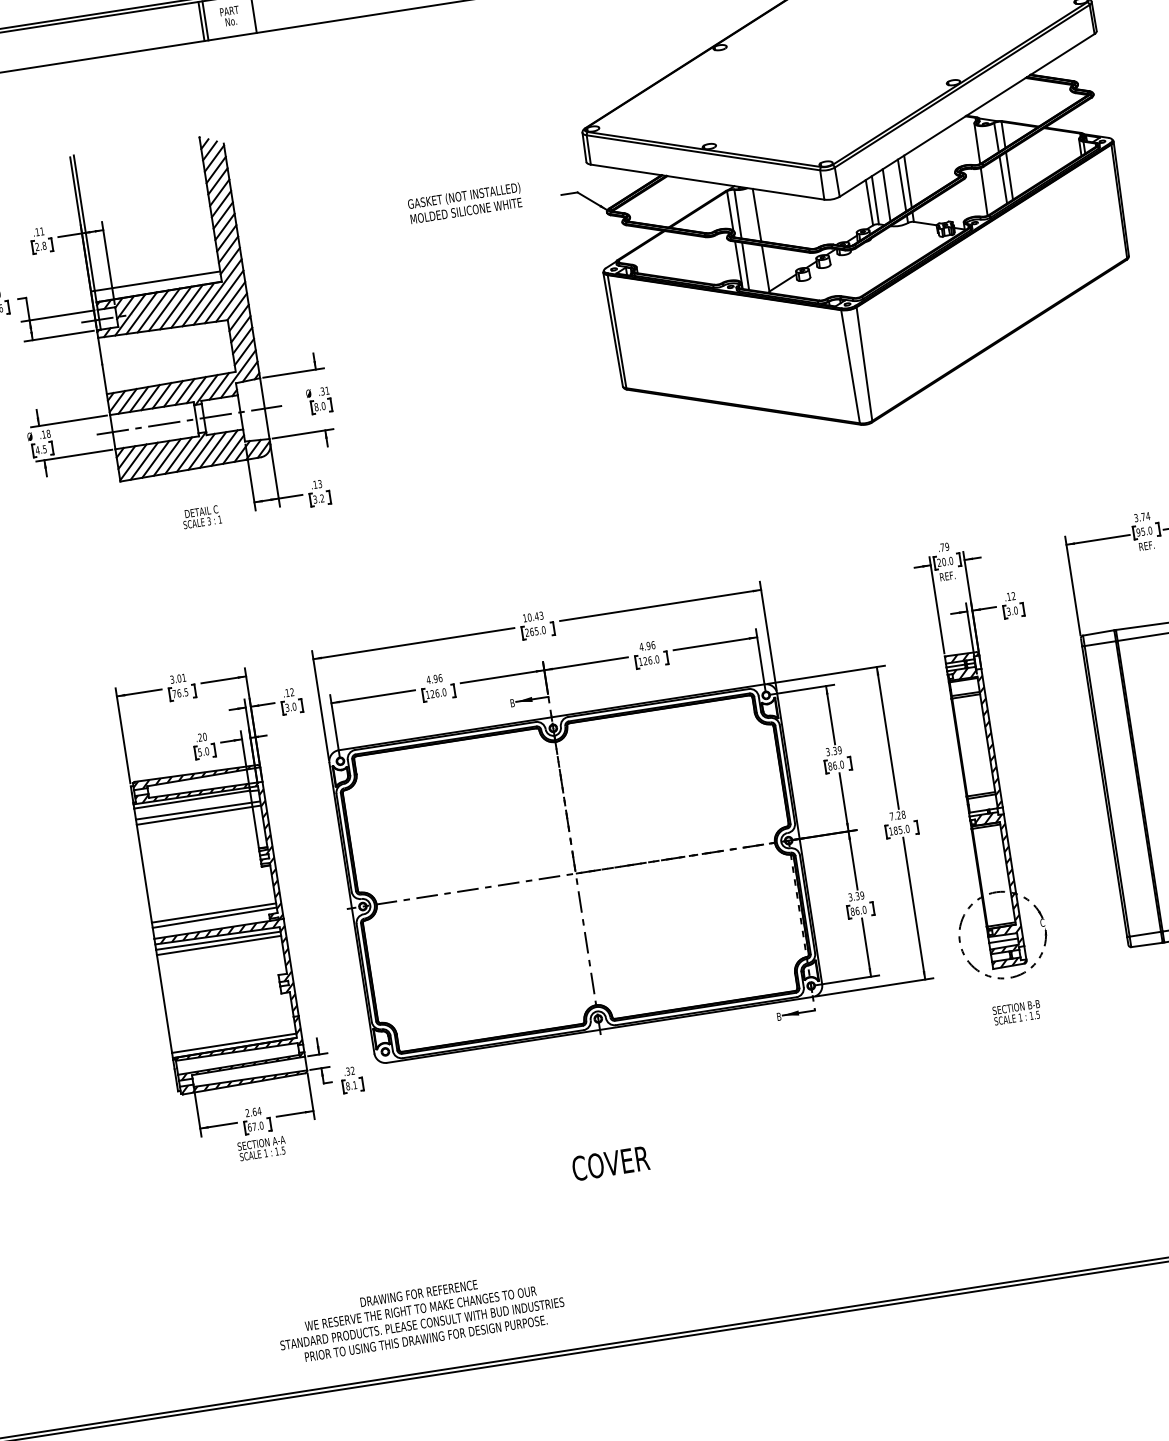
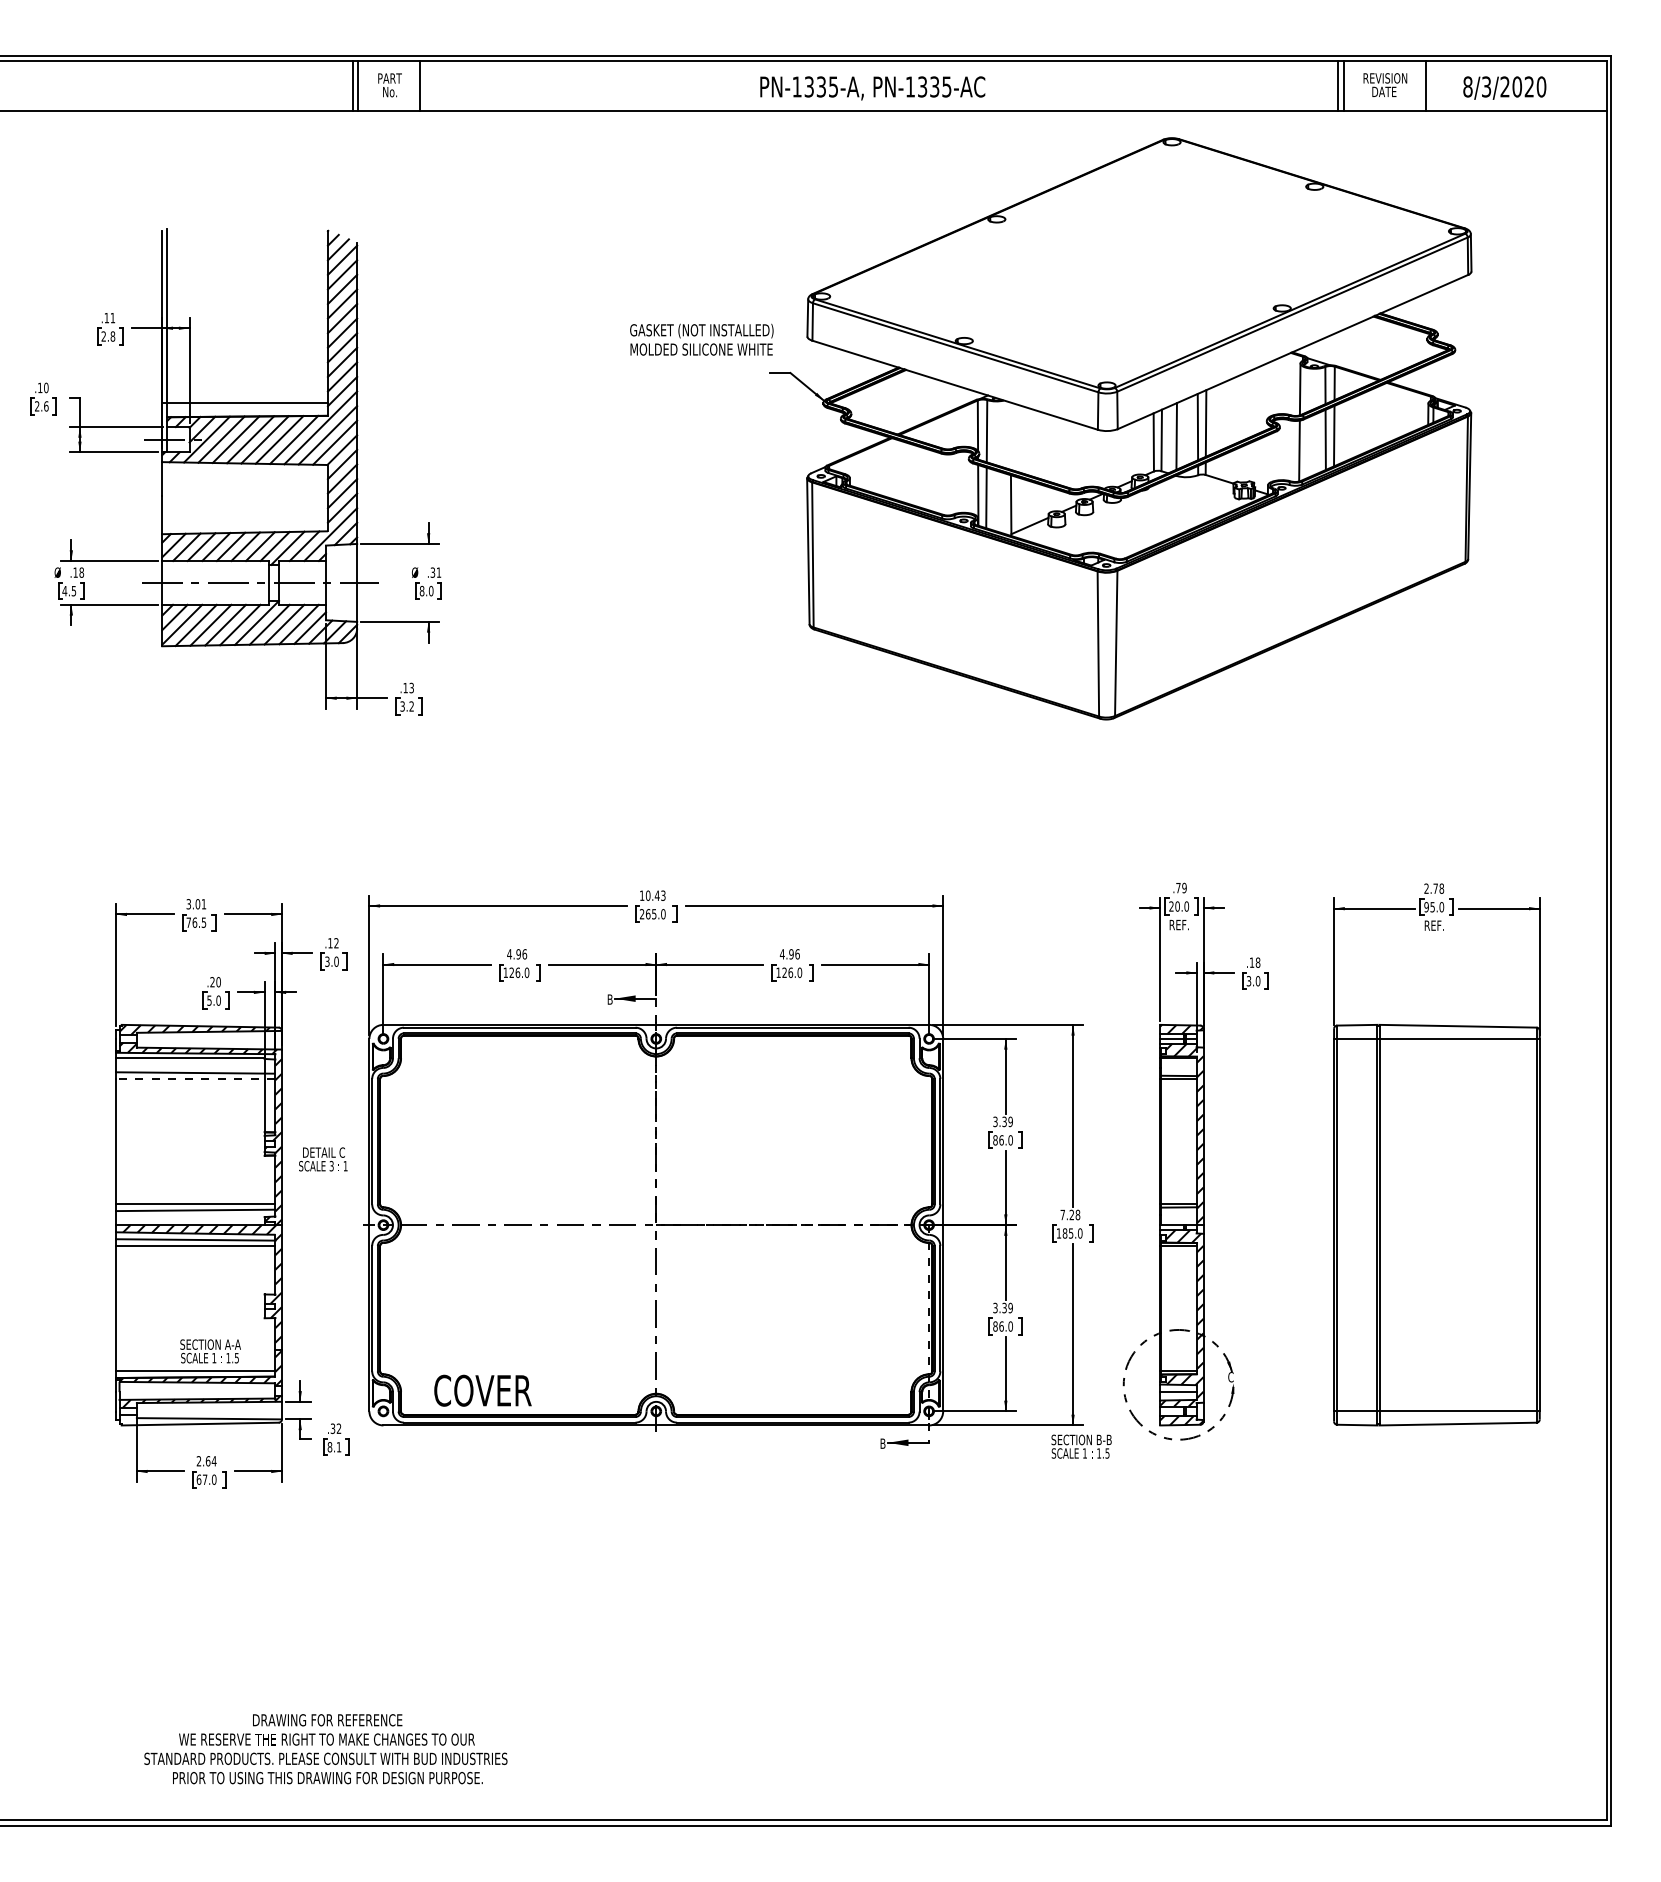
text: (464, 203) -> (701, 339), moved
line: (756, 214) -> (1010, 435), removed
text: (201, 517) -> (323, 1159), moved
text: (1141, 517) -> (1433, 888), 3.74 -> 2.78
text: (1013, 596) -> (1257, 962), .12 -> .18
line: (198, 815) -> (195, 1079), solid -> dashed
text: (1016, 1012) -> (1081, 1446), moved
hatch: (239, 1081) -> (195, 1420), removed
text: (262, 1148) -> (210, 1351), moved
text: (610, 1163) -> (482, 1390), moved
text: (420, 1316) -> (325, 1749), moved

